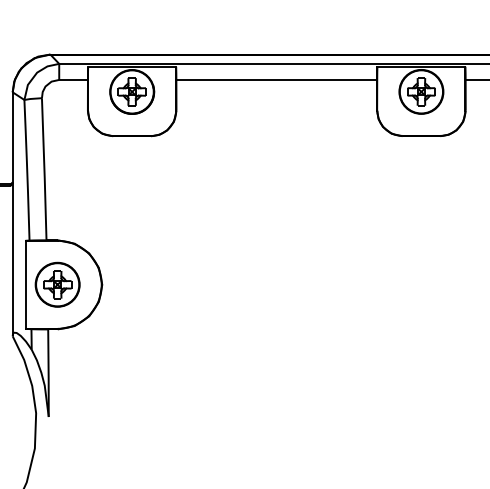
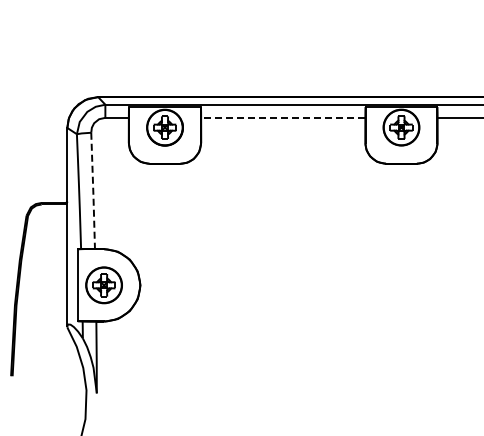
line: (275, 79) -> (282, 117), solid -> dashed
line: (44, 170) -> (93, 191), solid -> dashed

